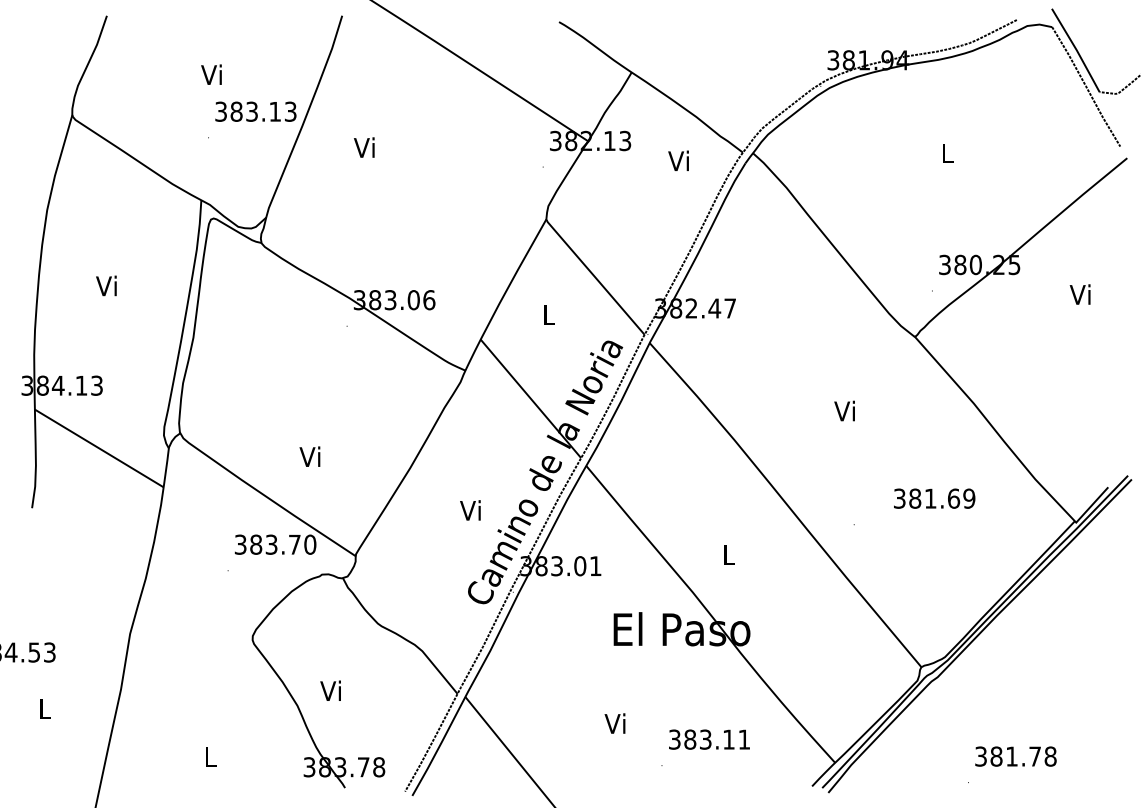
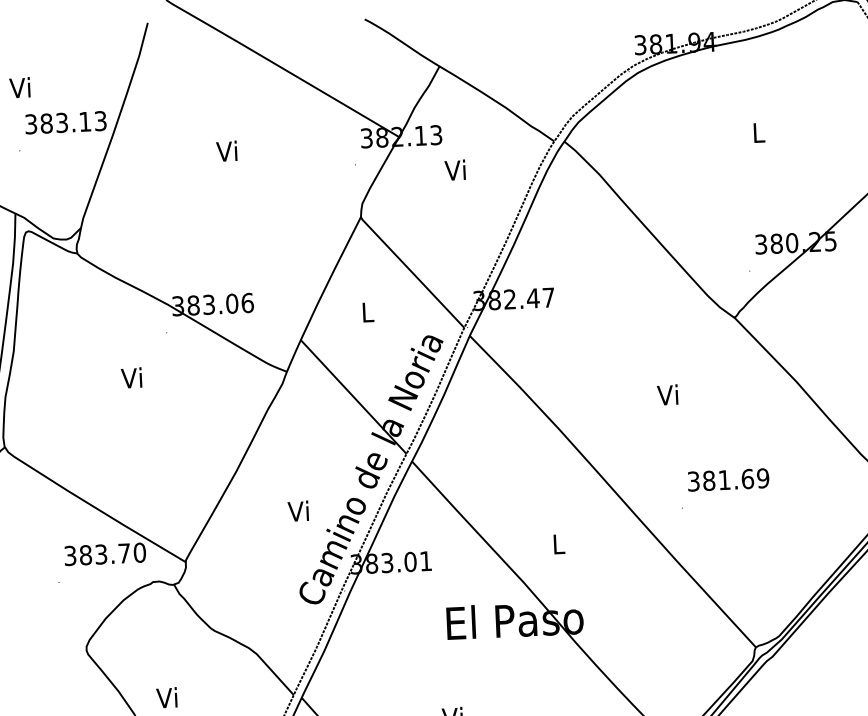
text: (364, 147) -> (226, 151), moved
text: (678, 160) -> (455, 169), moved
text: (309, 456) -> (131, 377), moved
text: (934, 498) -> (728, 479), moved

